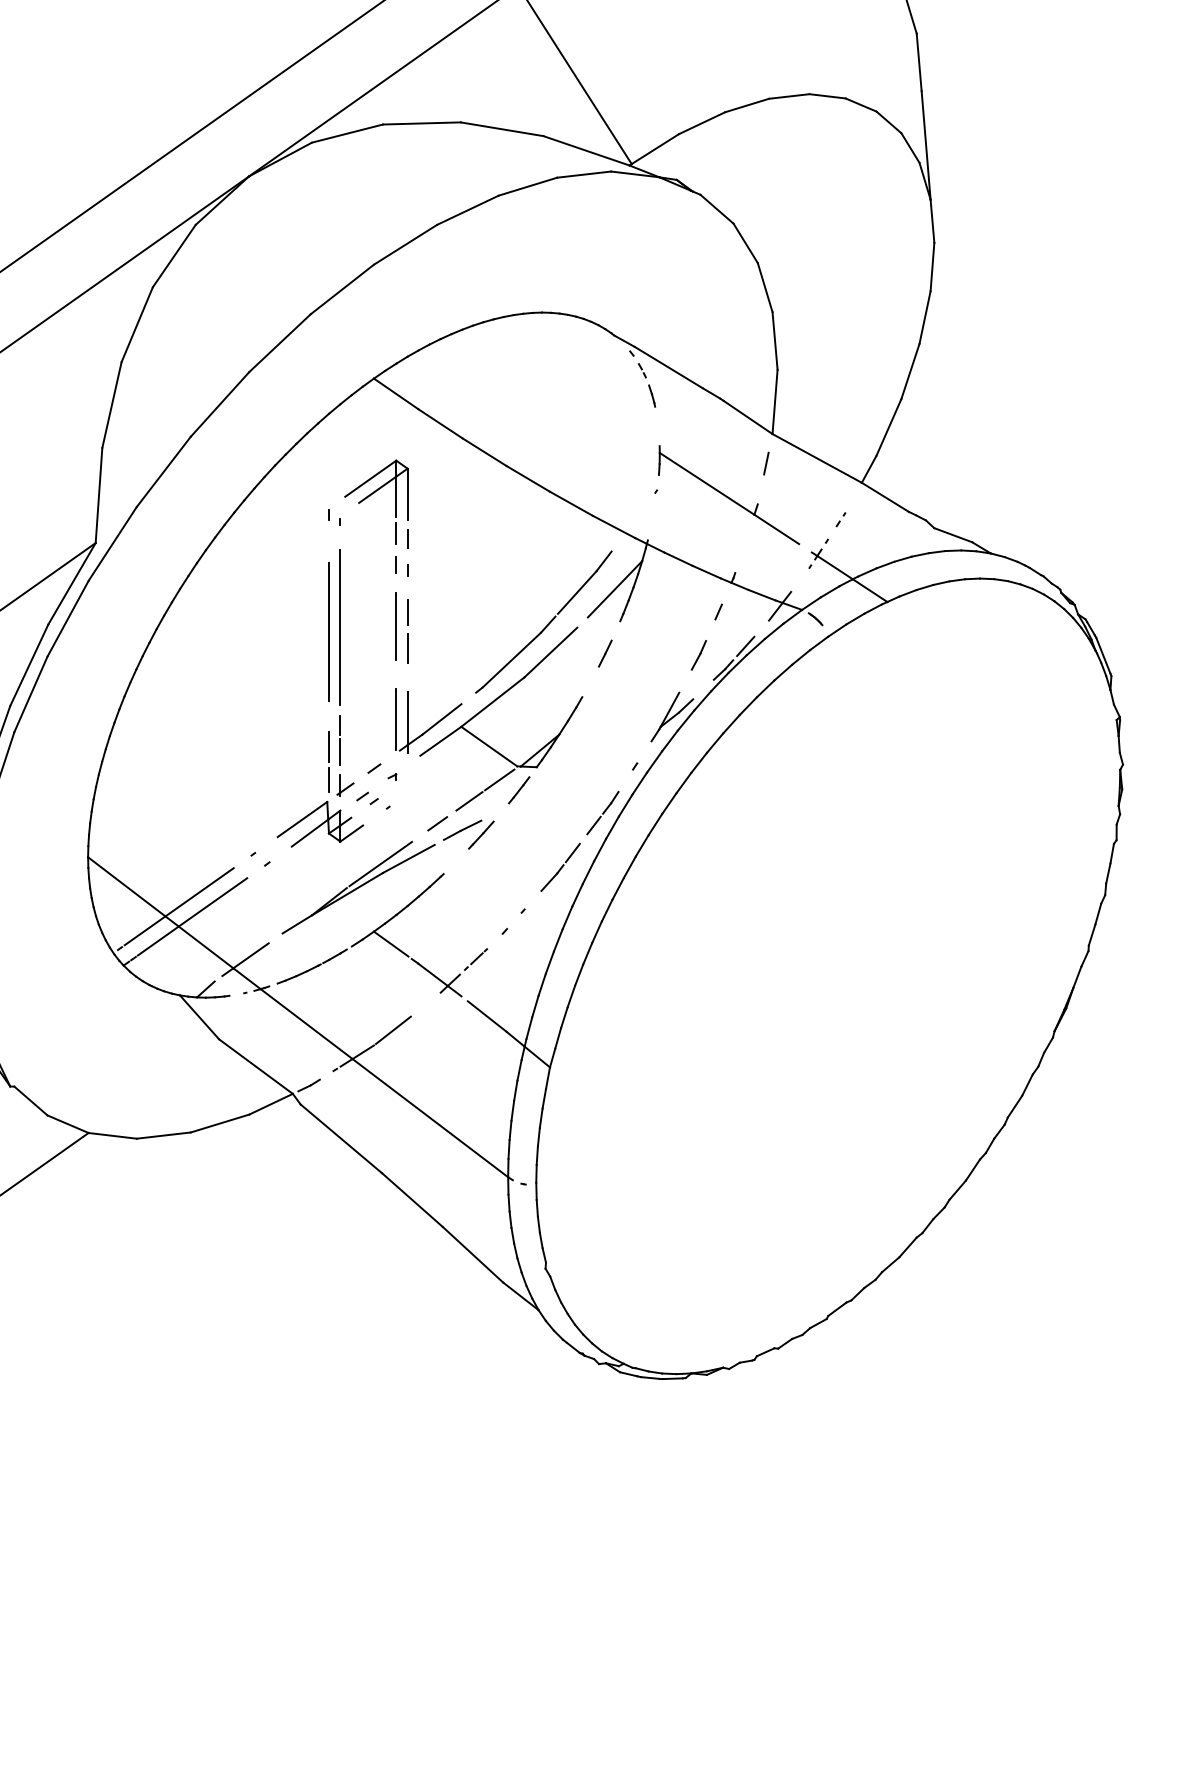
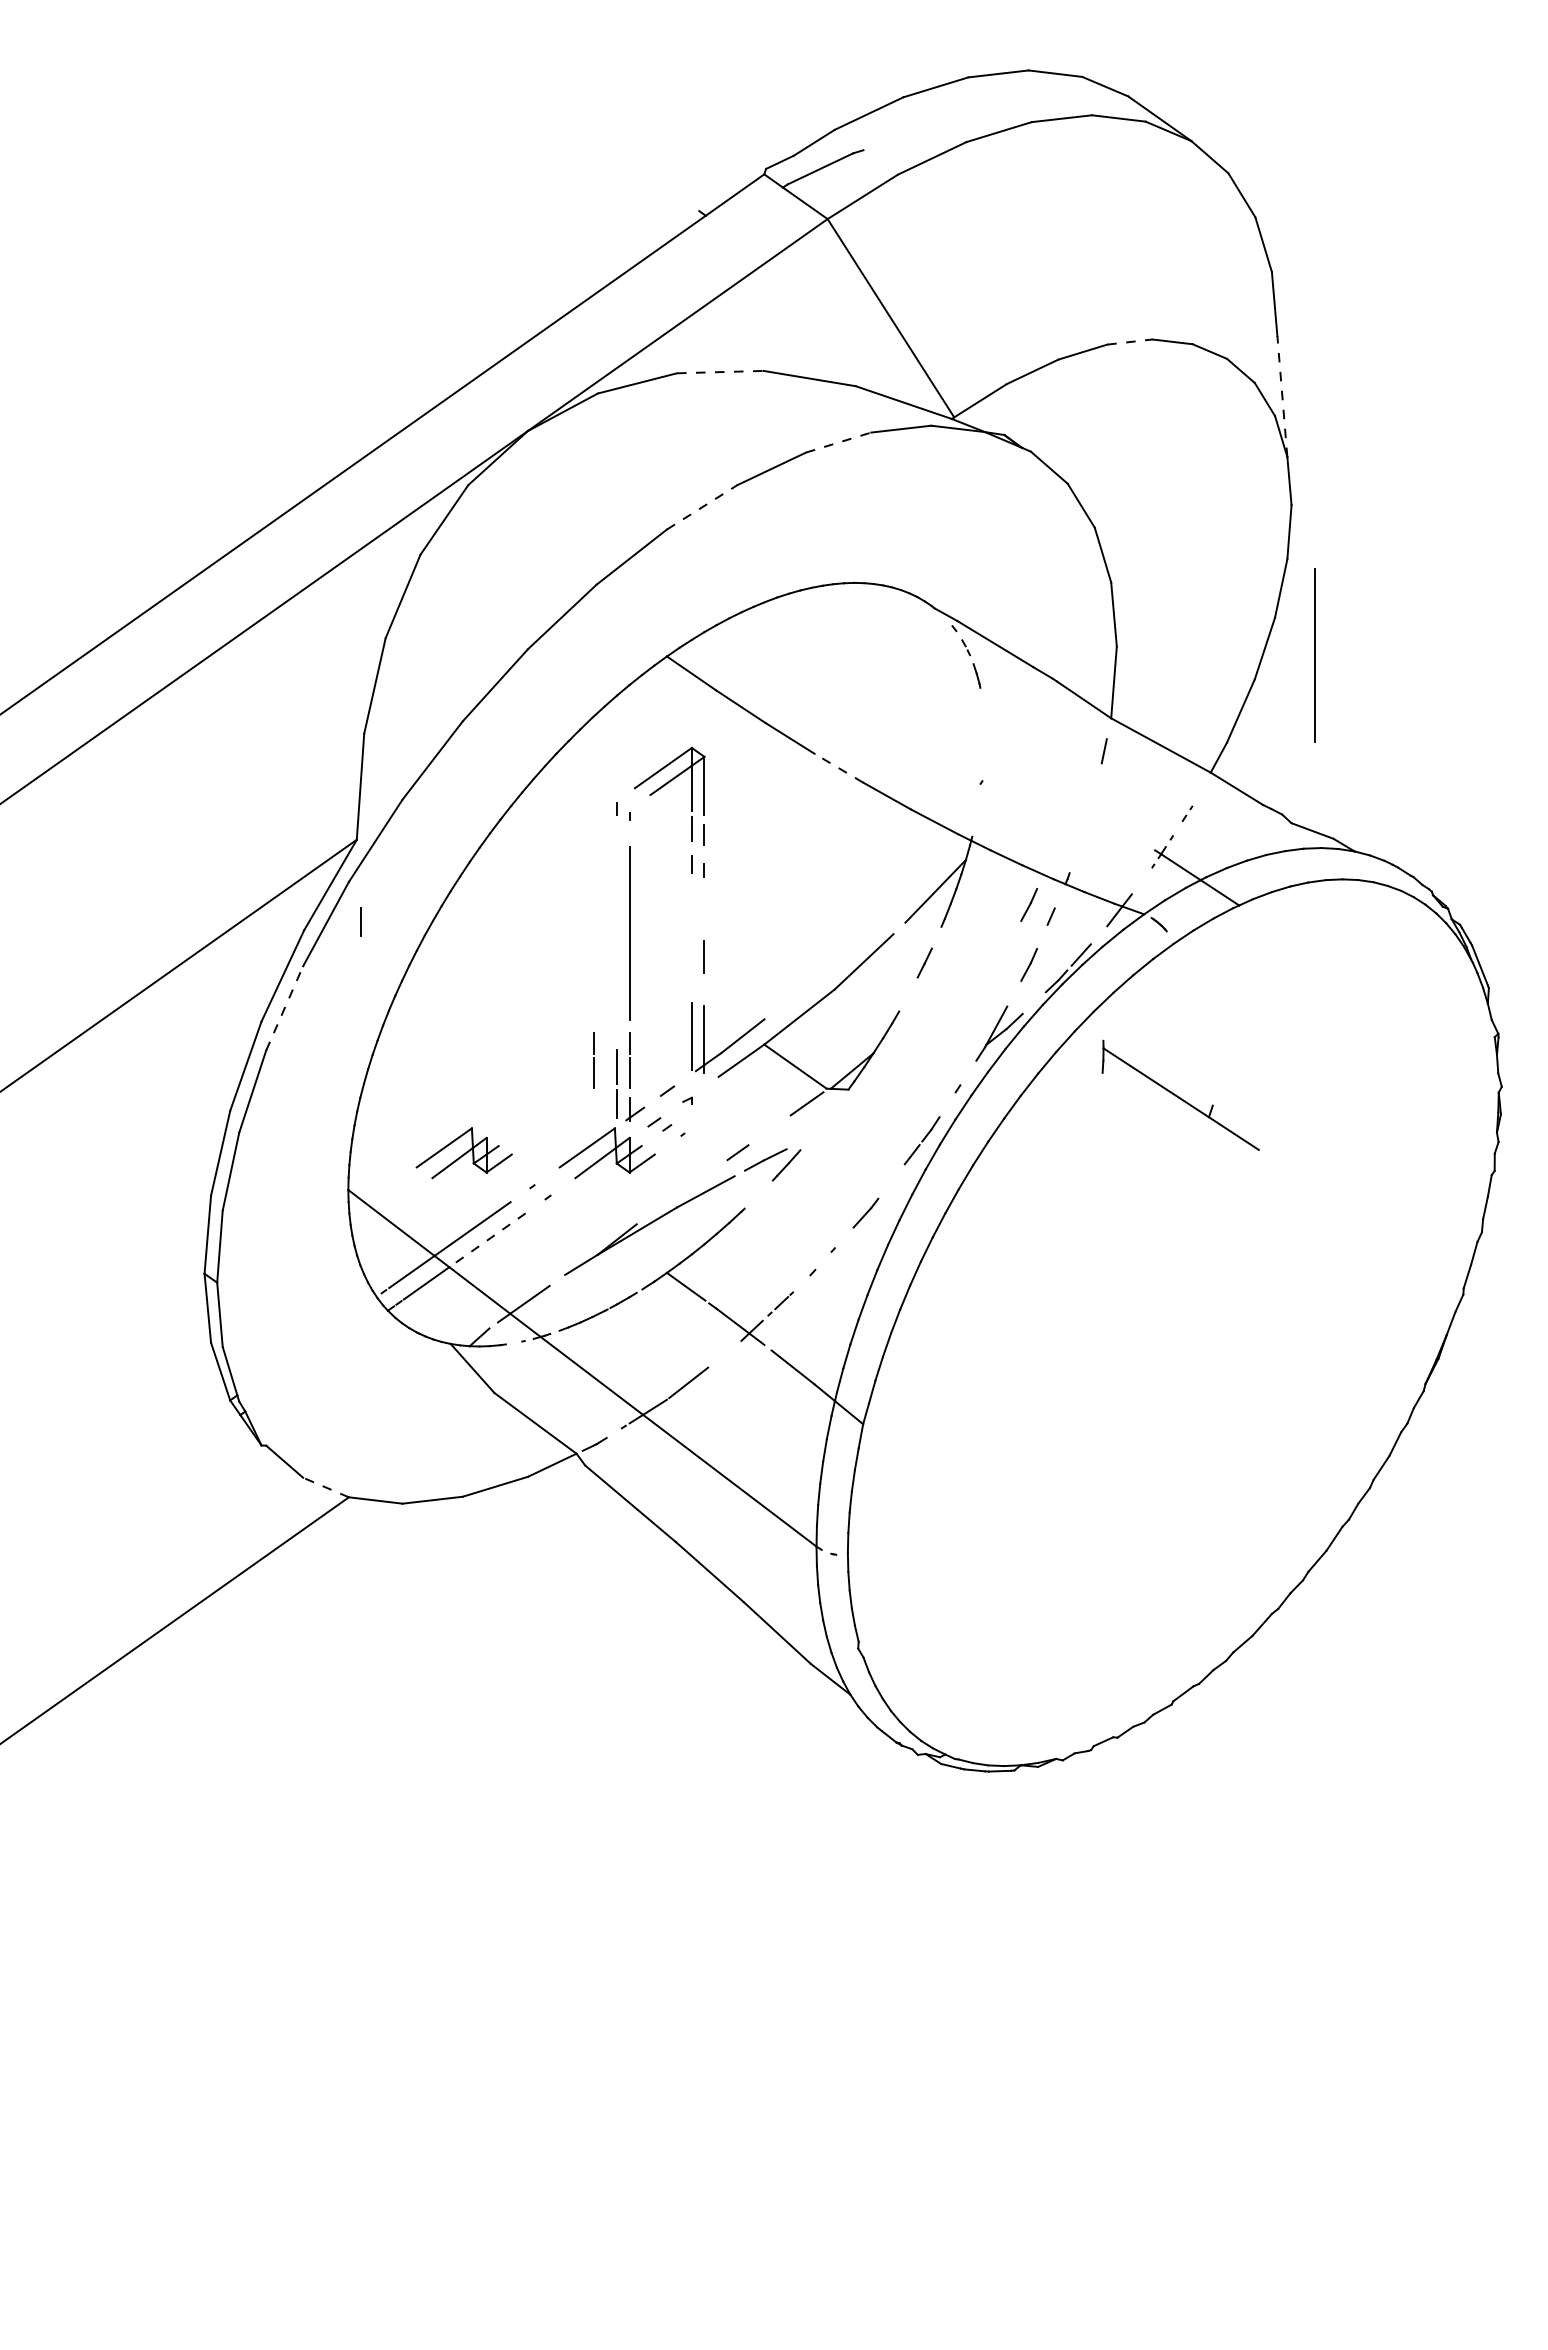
line: (788, 96) -> (1129, 342), solid -> dashed
line: (422, 123) -> (720, 372), solid -> dashed
line: (926, 145) -> (1282, 396), solid -> dashed
line: (528, 186) -> (839, 442), solid -> dashed
line: (405, 244) -> (702, 507), solid -> dashed
line: (954, 377) -> (1314, 655), added
line: (527, 478) -> (838, 767), solid -> dashed
part: (728, 494) -> (1180, 1094), moved
line: (699, 601) -> (1029, 904), added
line: (406, 611) -> (360, 921), moved
part: (543, 621) -> (855, 927), removed
line: (395, 626) -> (691, 932), removed
line: (328, 631) -> (616, 938), removed
line: (30, 694) -> (284, 1008), solid -> dashed
line: (308, 741) -> (593, 1060), added
line: (518, 789) -> (828, 1114), removed
line: (468, 801) -> (772, 1127), removed
part: (191, 824) -> (463, 1153), added
line: (572, 853) -> (888, 1185), removed
line: (380, 863) -> (674, 1197), removed
line: (212, 902) -> (487, 1240), solid -> dashed
line: (68, 1124) -> (326, 1487), solid -> dashed

